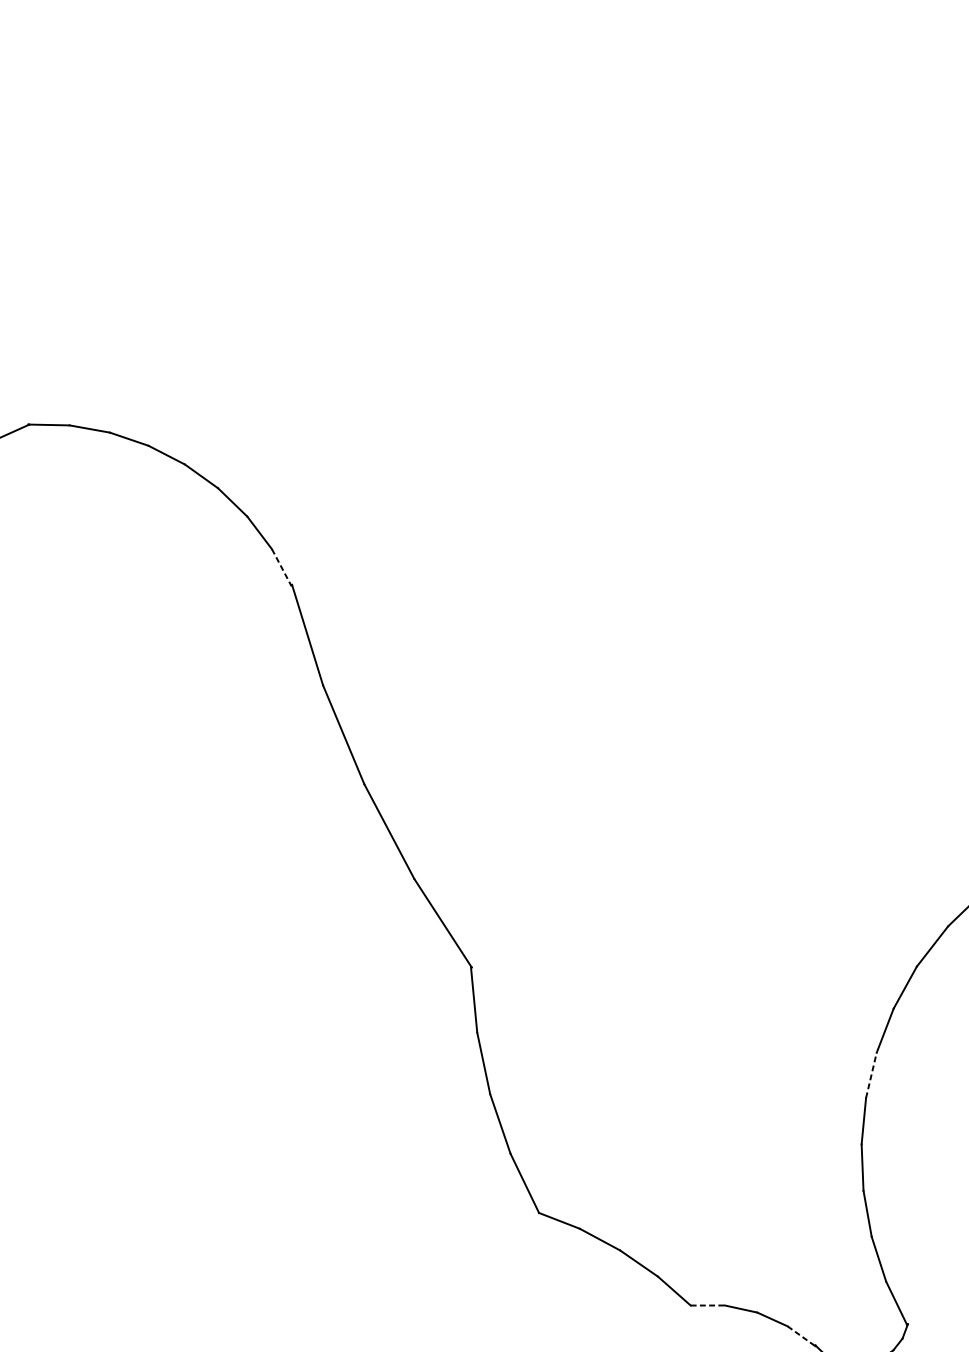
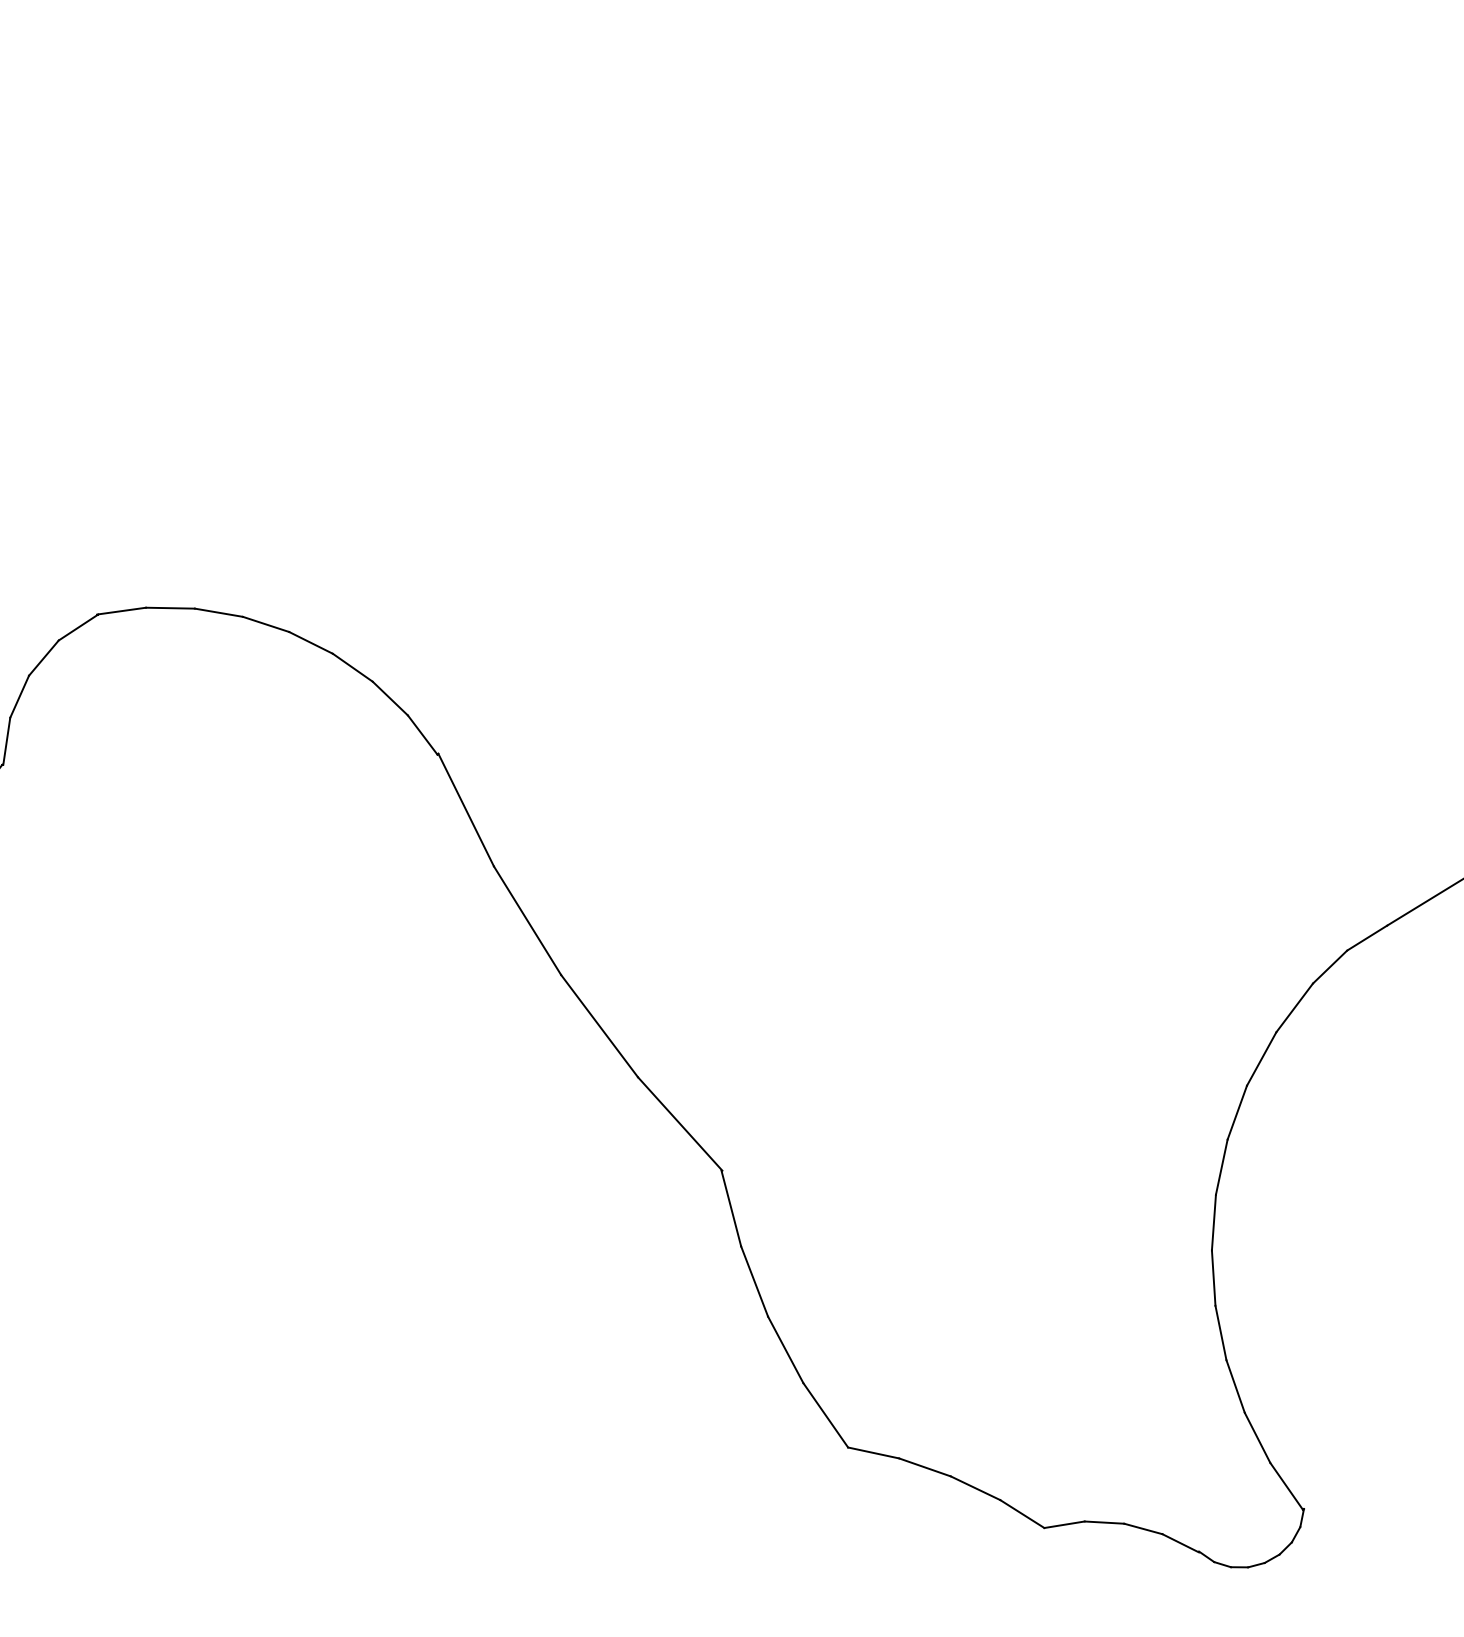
line: (281, 567) -> (422, 735), dashed -> solid
line: (871, 1075) -> (1213, 1222), dashed -> solid
line: (708, 1305) -> (1065, 1524), dashed -> solid
line: (802, 1336) -> (1181, 1543), dashed -> solid

